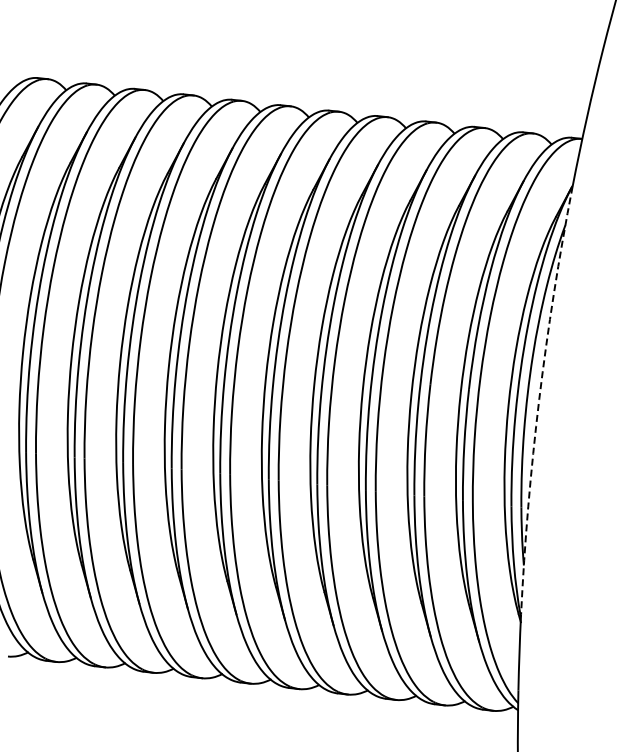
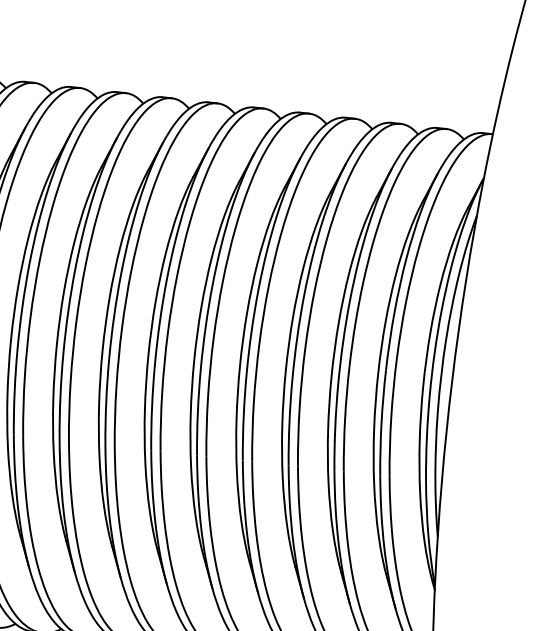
arc: (539, 399) -> (452, 380), dashed -> solid

